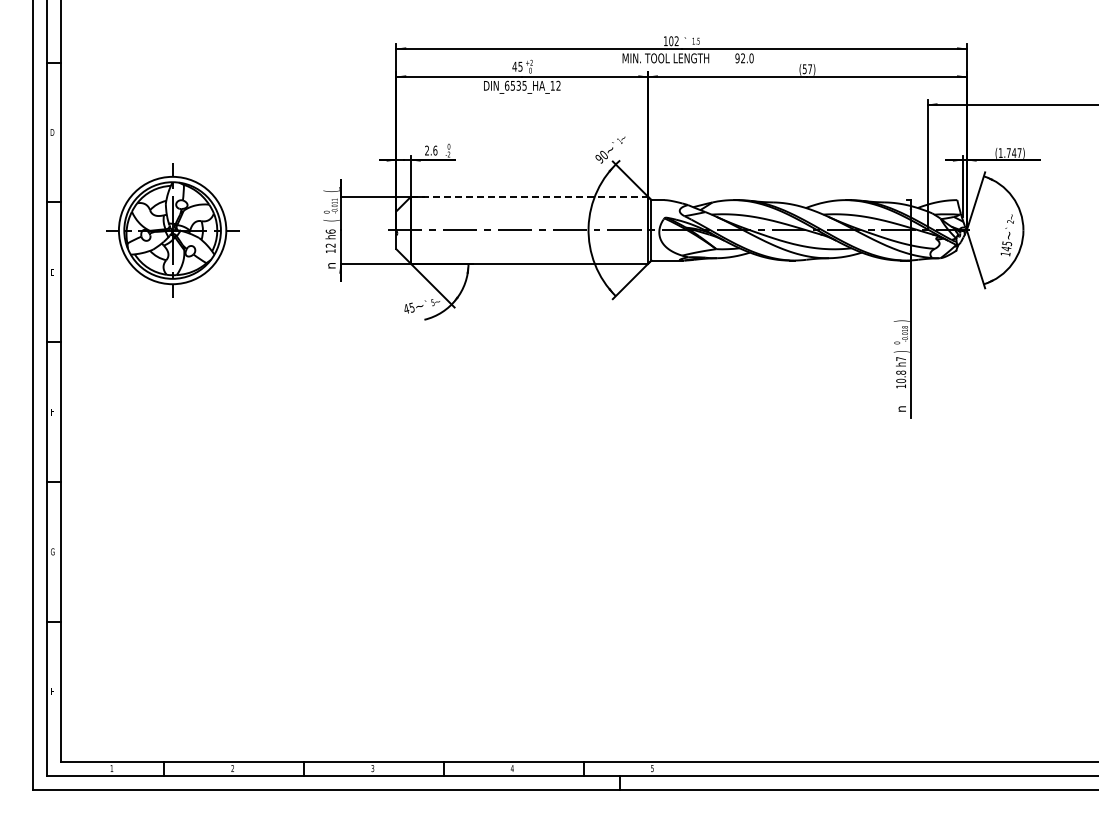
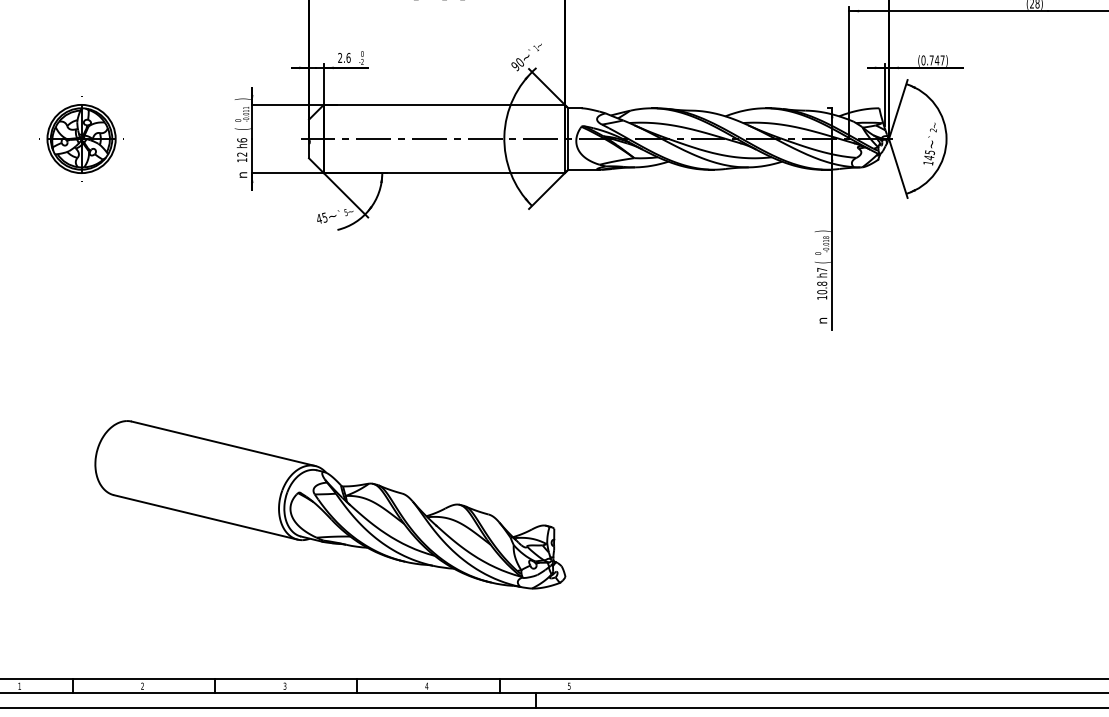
text: (1000, 152) -> (923, 59), (1.747) -> (0.747)
text: (331, 190) -> (242, 98), ( -> )
line: (529, 196) -> (444, 104), dashed -> solid
part: (172, 229) -> (81, 138), size x0.62
text: (901, 351) -> (822, 262), ) -> (
part: (417, 589) -> (330, 504), added

